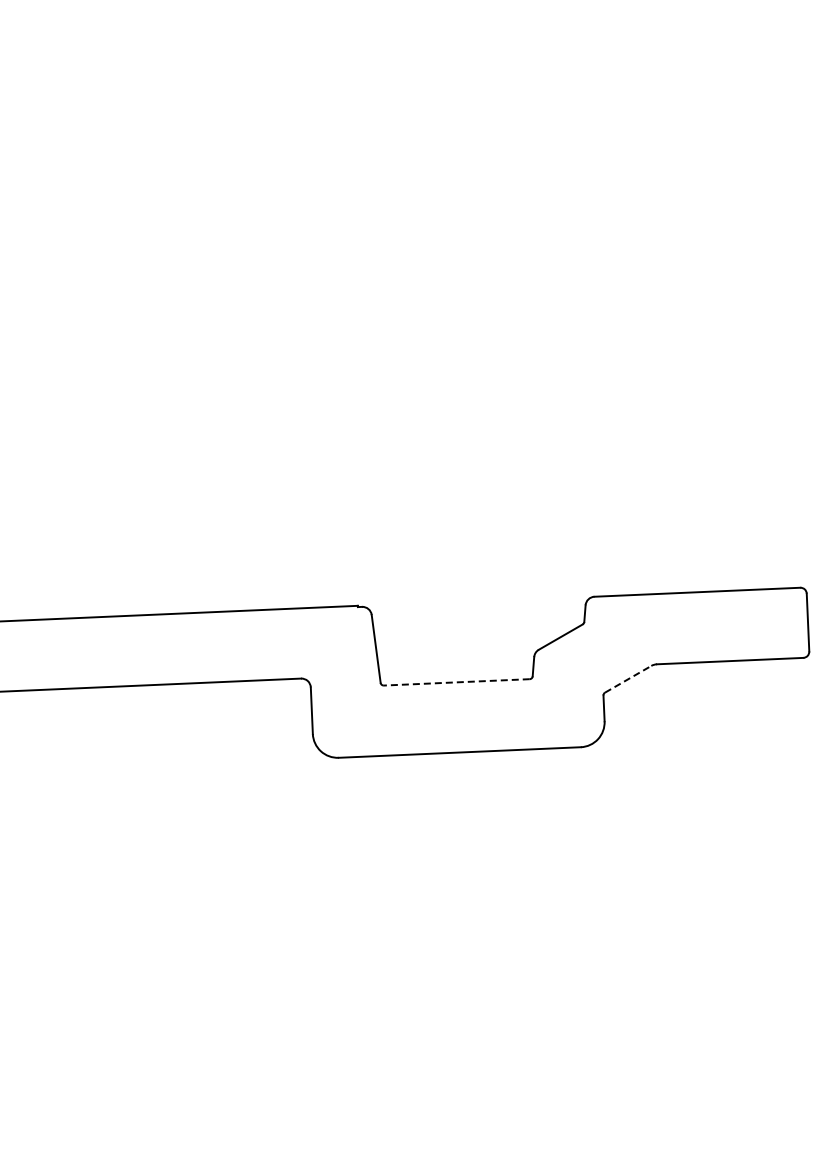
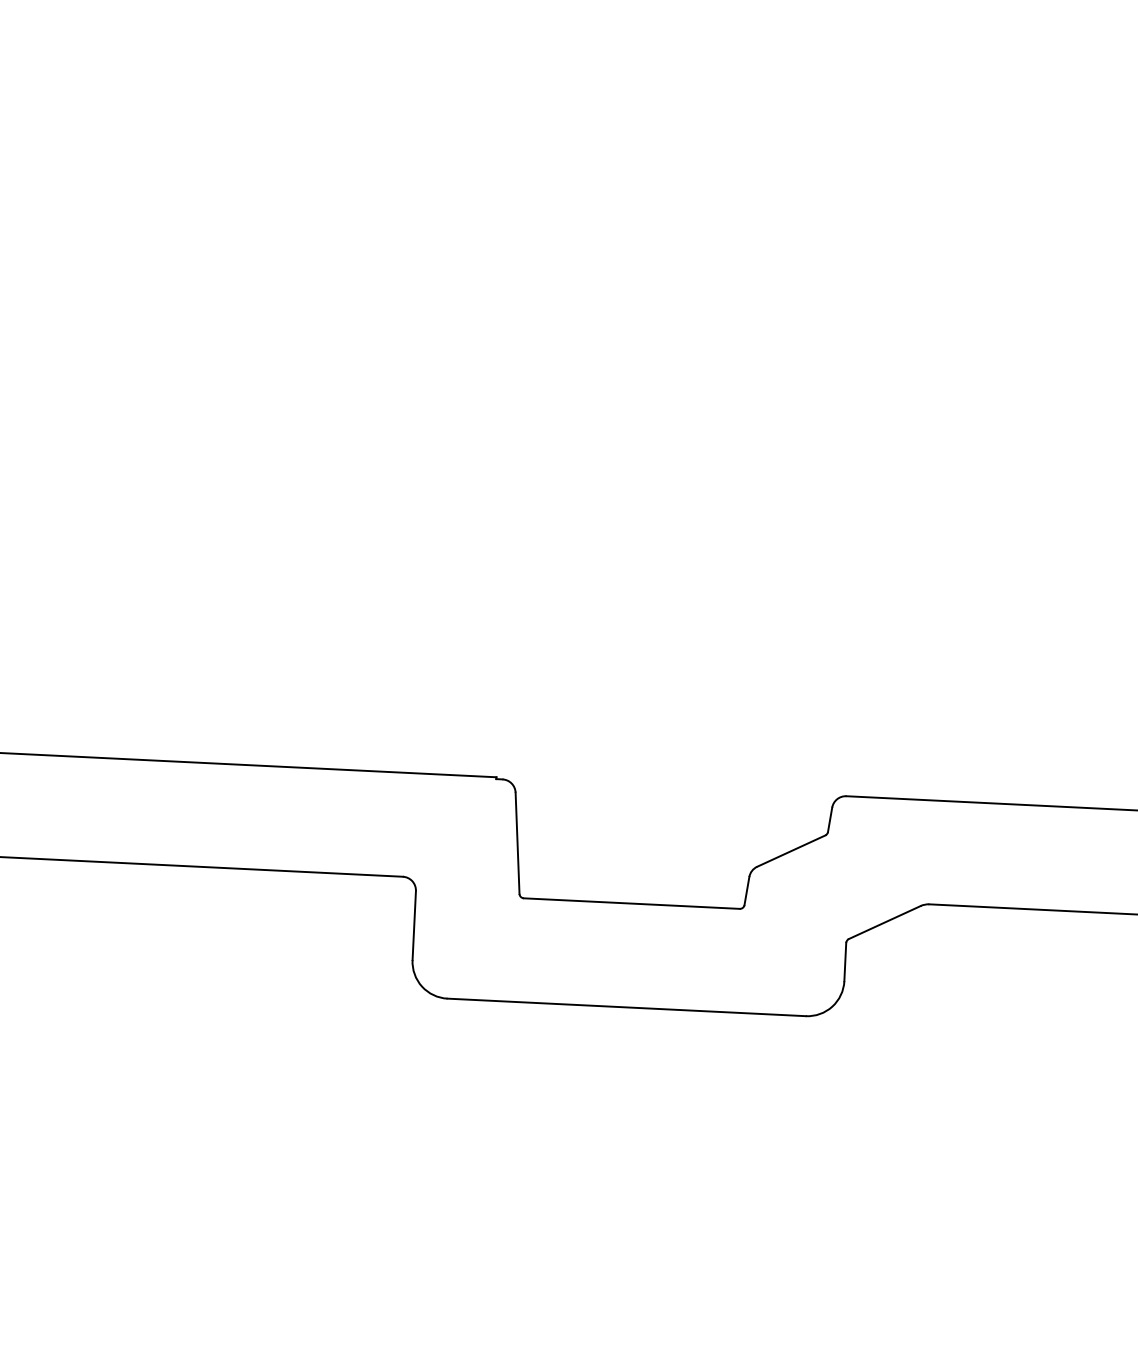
line: (628, 679) -> (885, 922), dashed -> solid
line: (456, 682) -> (631, 903), dashed -> solid

